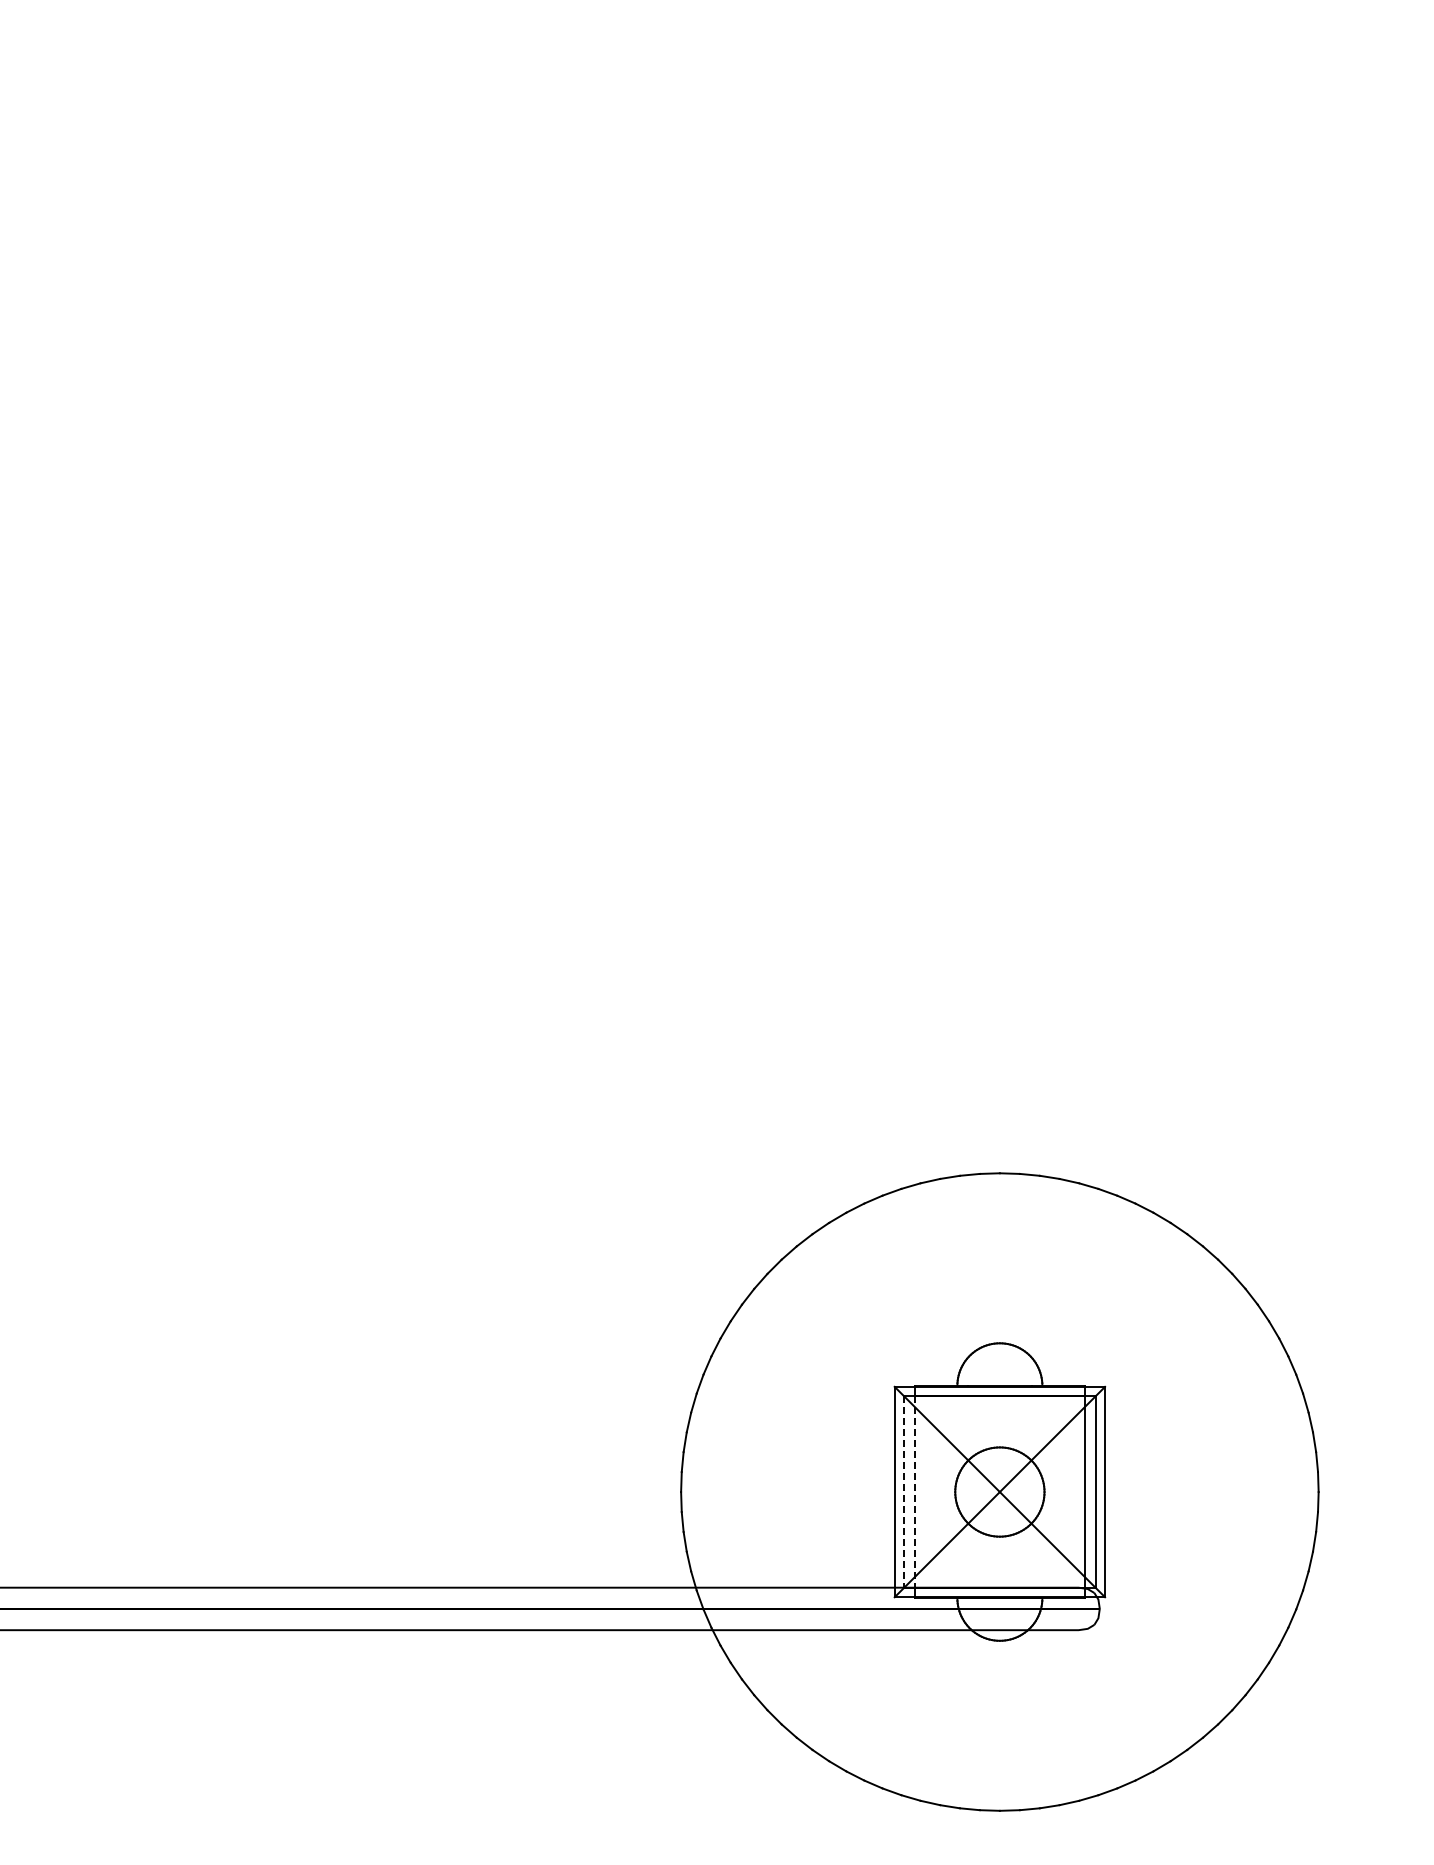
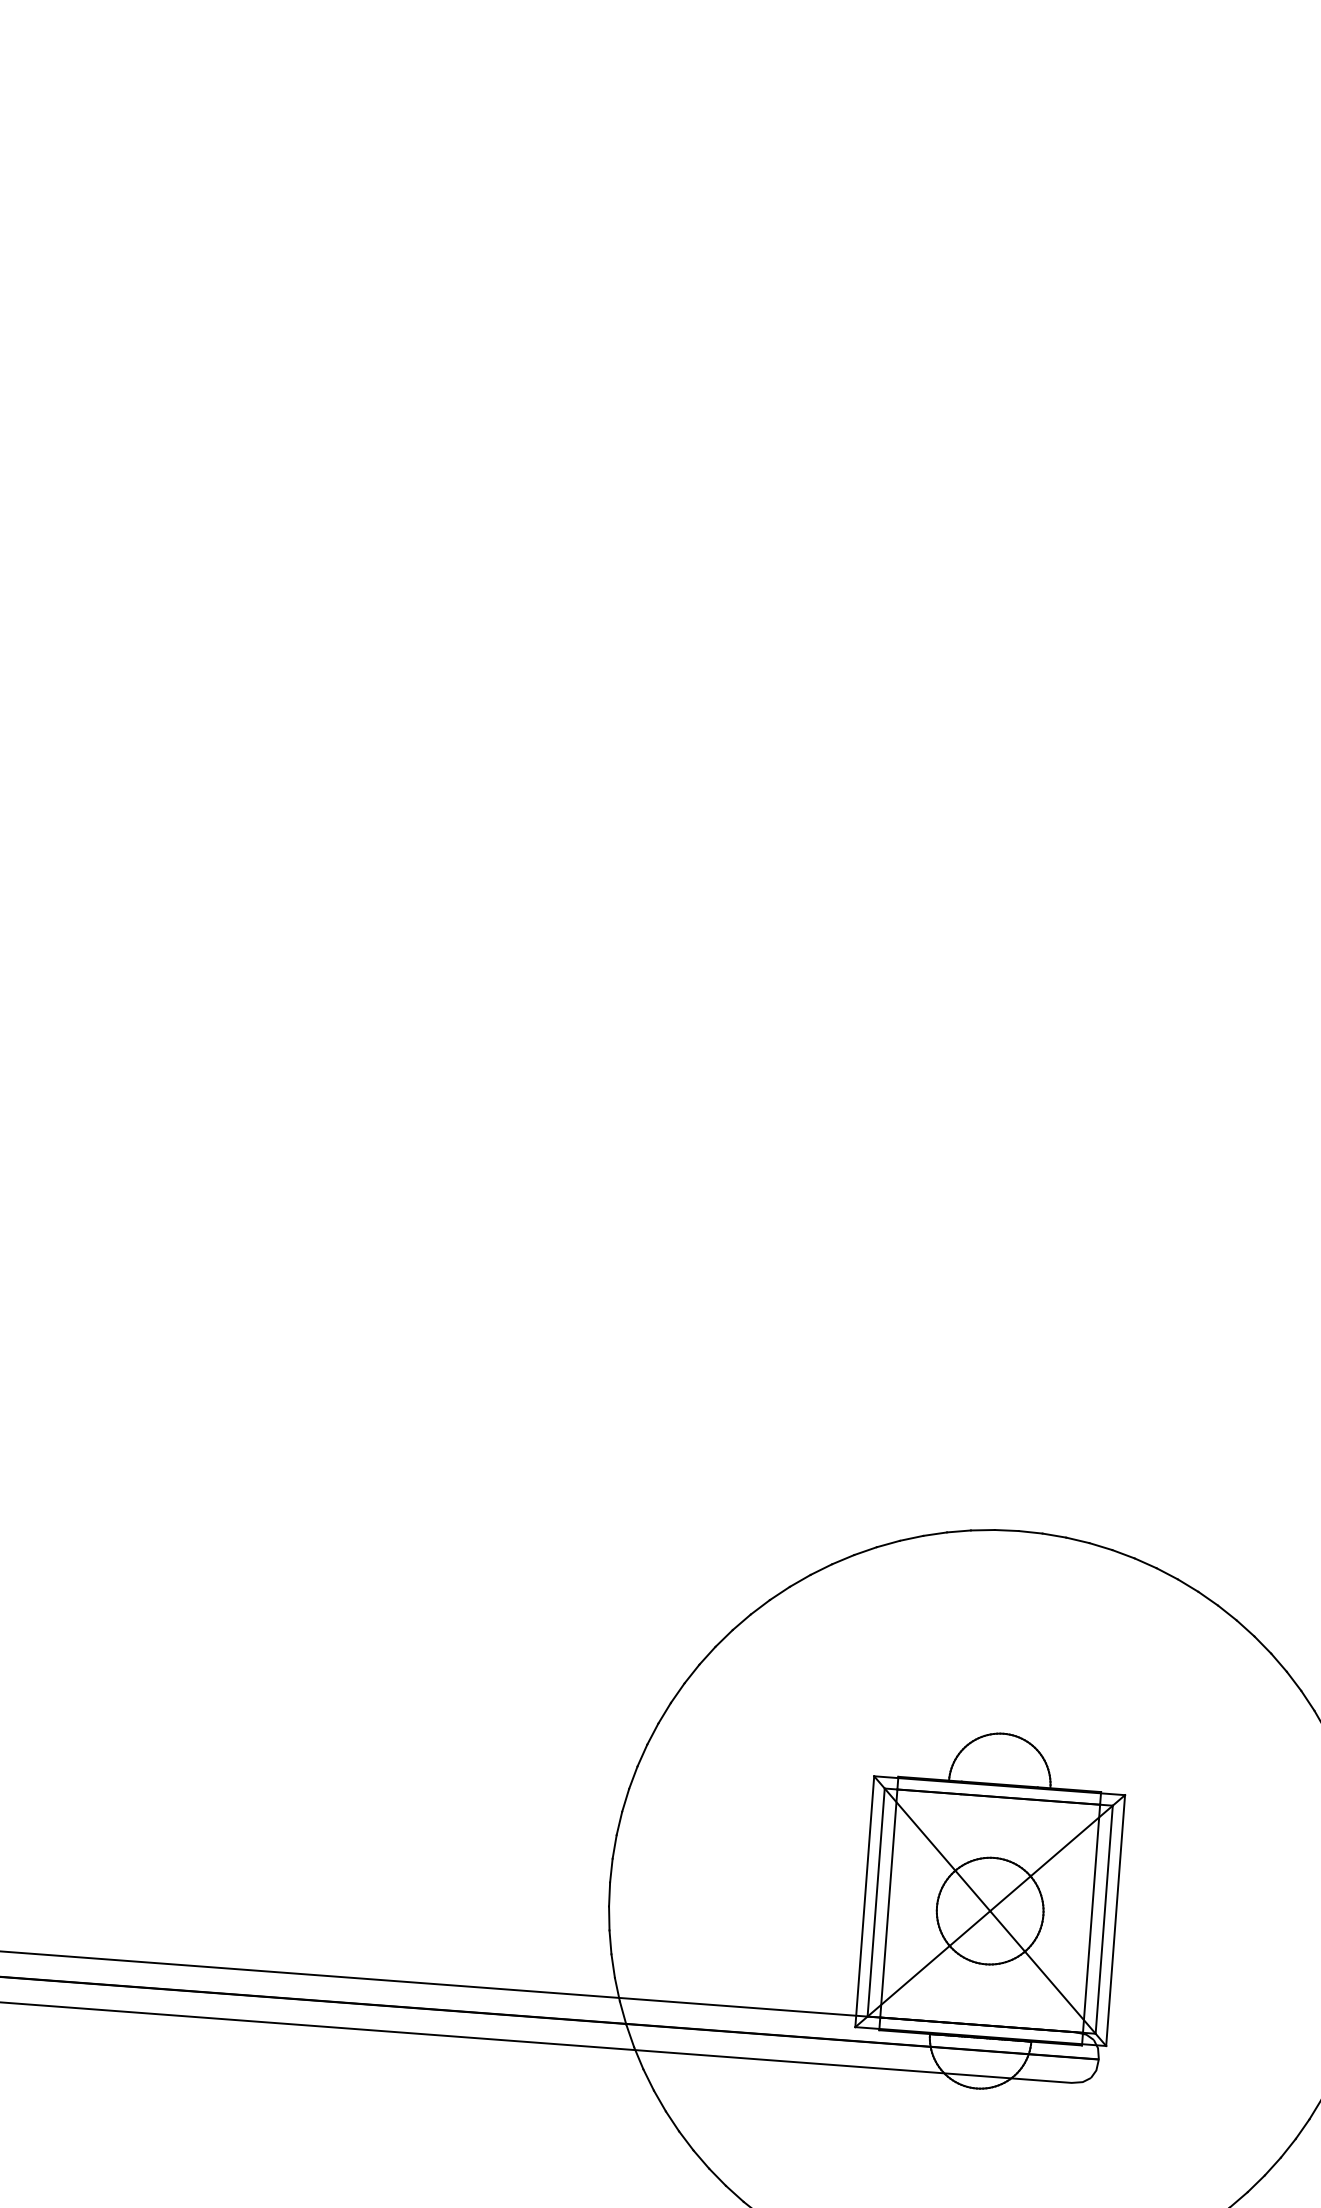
line: (904, 1492) -> (876, 1903), dashed -> solid
line: (914, 1492) -> (888, 1904), dashed -> solid

